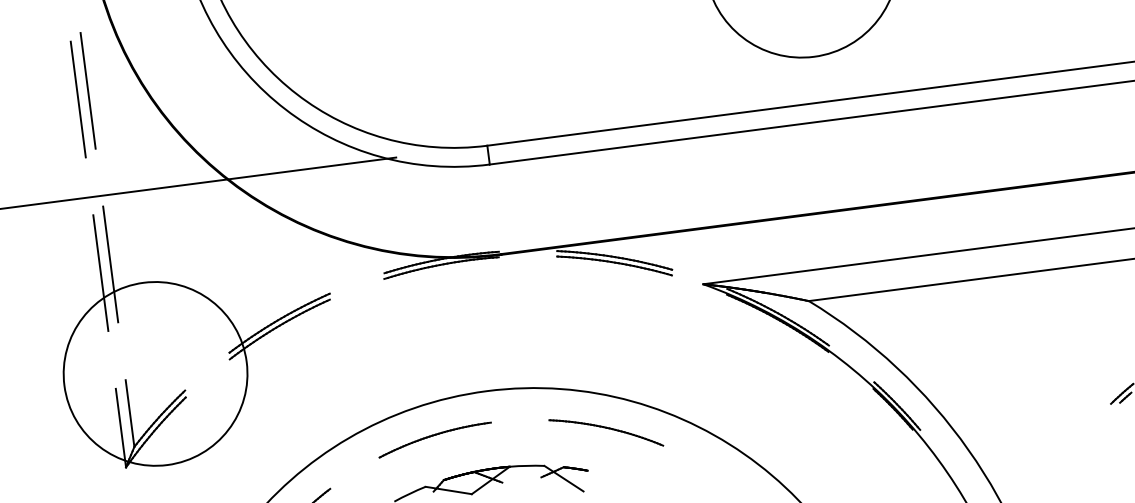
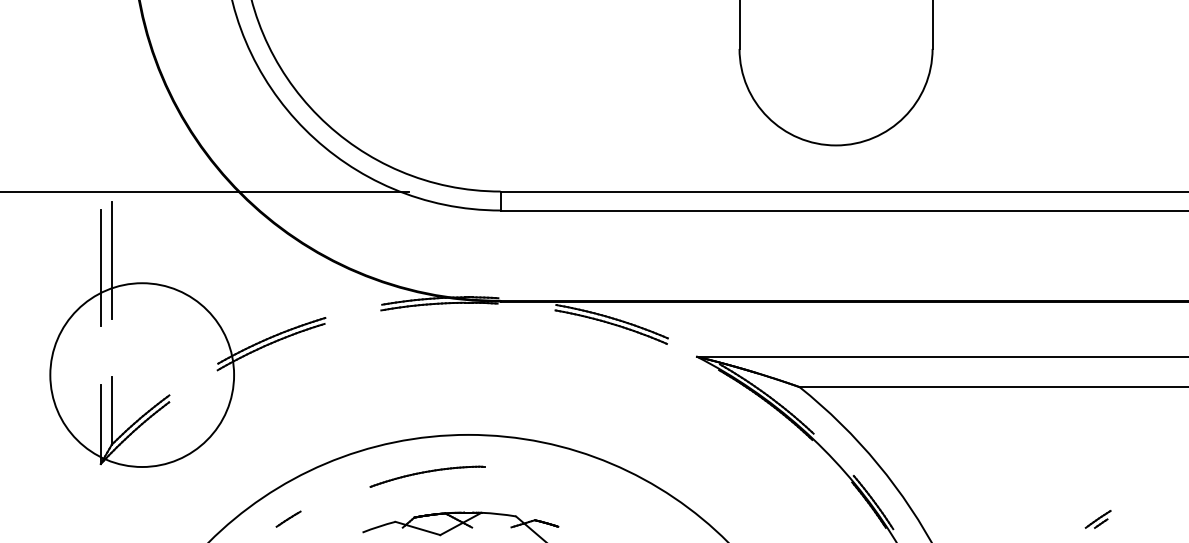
line: (87, 90) -> (111, 85), removed
line: (77, 99) -> (100, 92), removed
part: (606, 432) -> (581, 491), removed
part: (434, 439) -> (427, 476), moved

